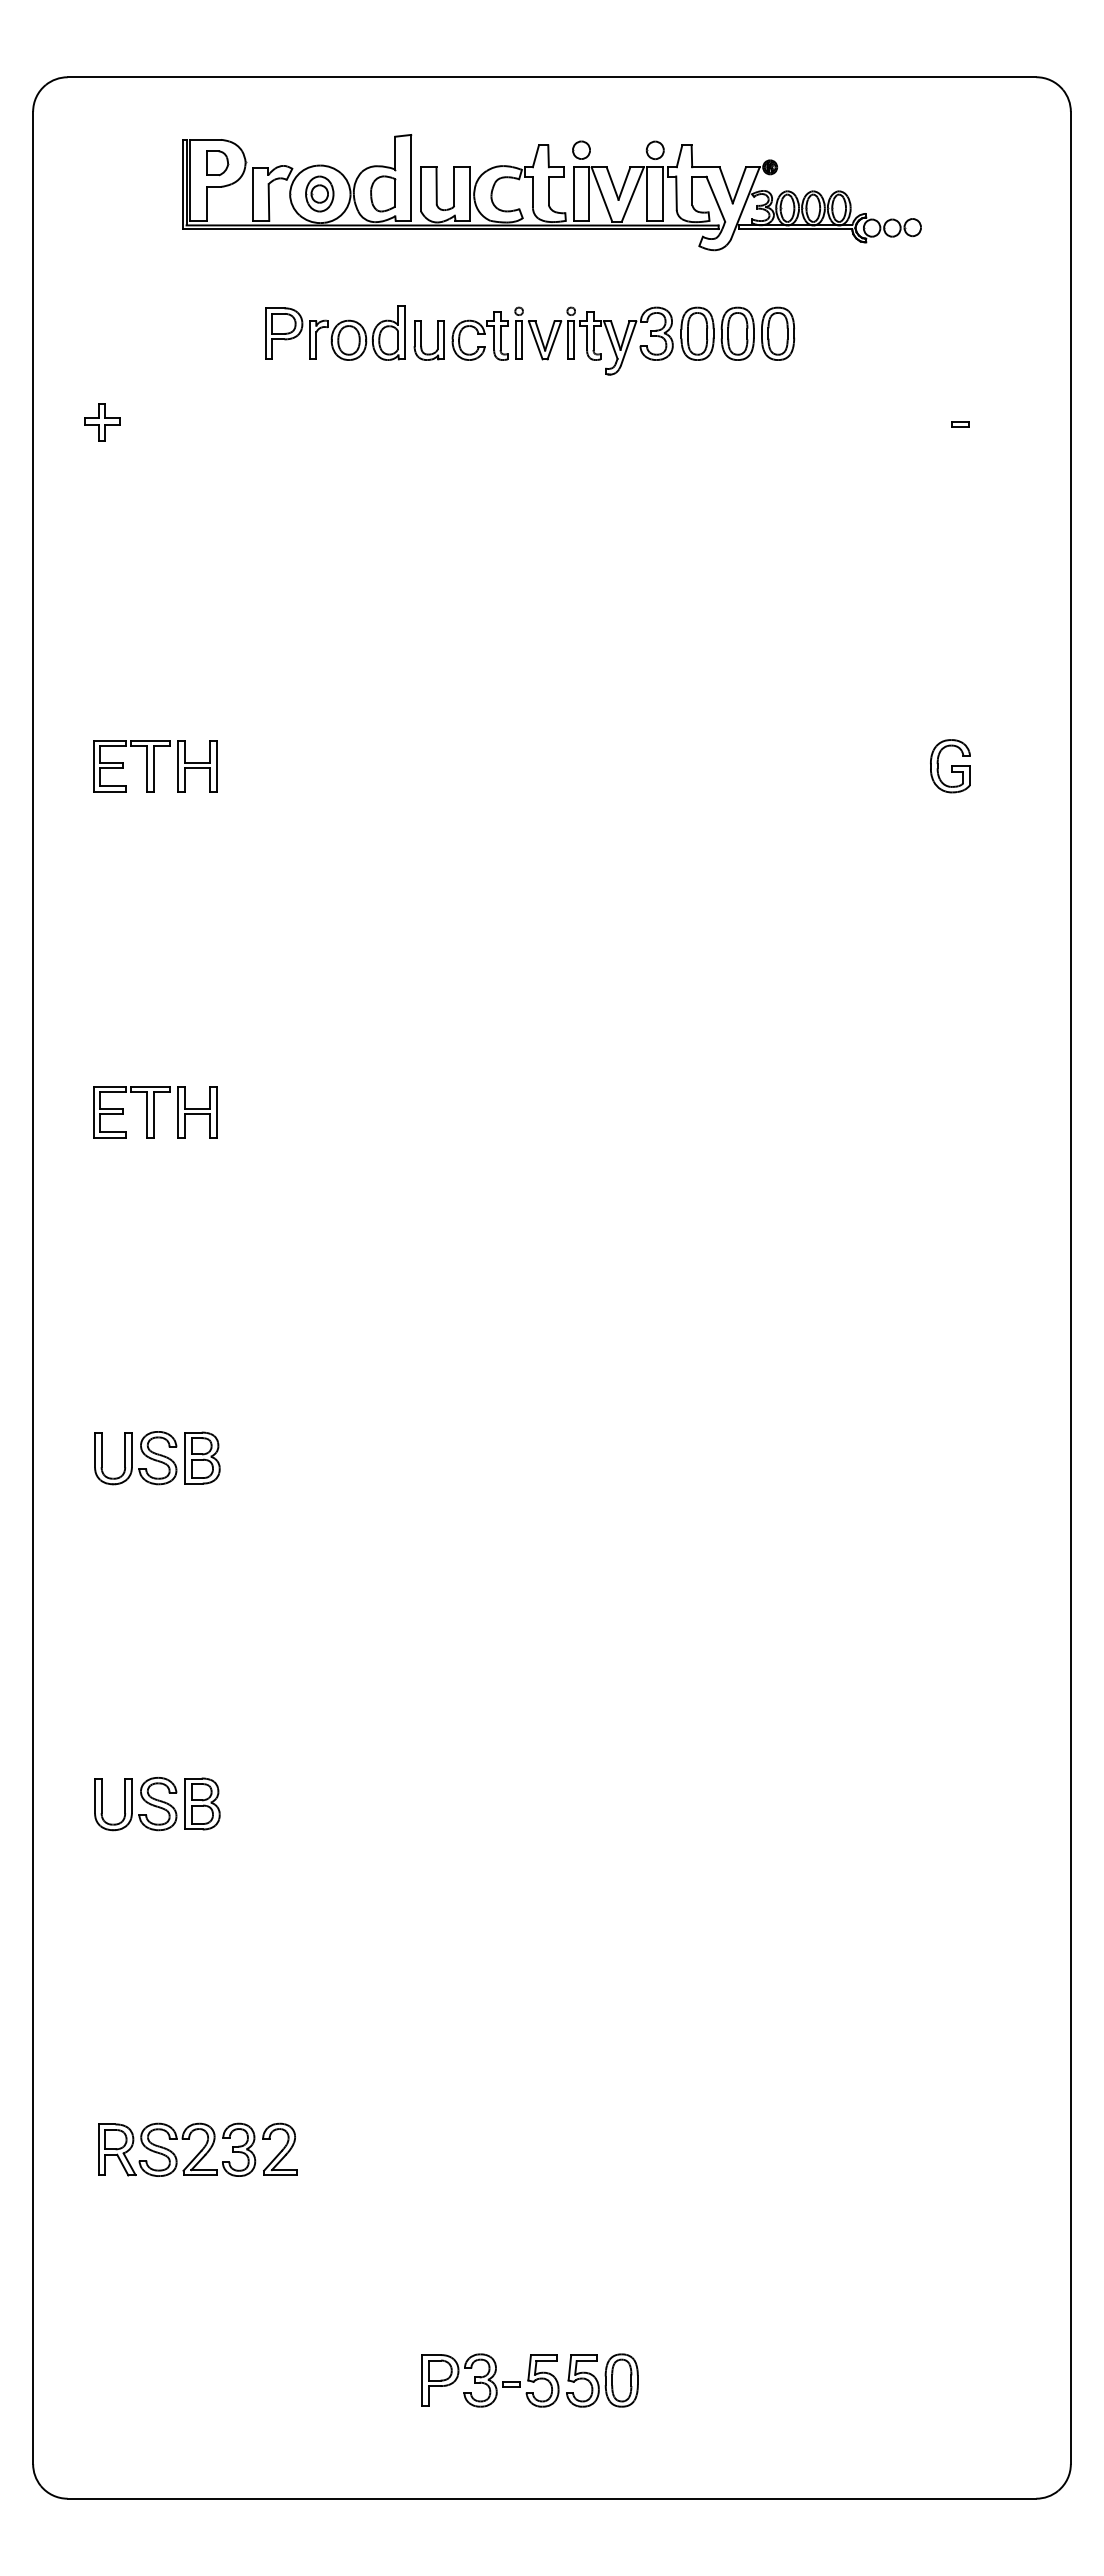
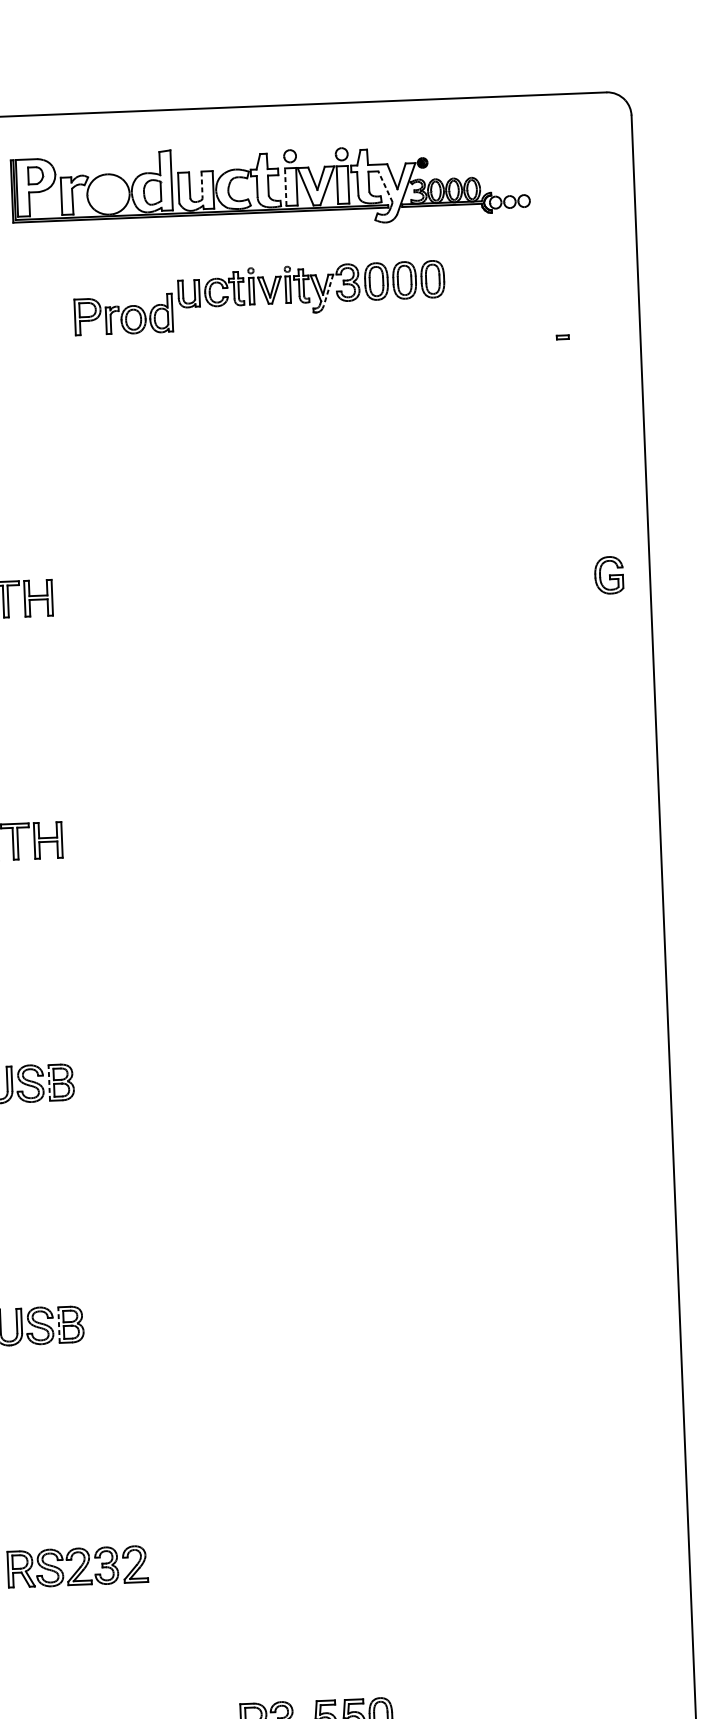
line: (454, 186) -> (202, 185), solid -> dashed
part: (319, 193) -> (107, 193), removed
line: (573, 194) -> (285, 187), solid -> dashed
line: (715, 198) -> (385, 186), solid -> dashed
part: (335, 332) -> (123, 314), moved
line: (628, 343) -> (328, 290), solid -> dashed
part: (950, 766) -> (609, 575), moved
line: (185, 1457) -> (49, 1082), solid -> dashed
line: (185, 1803) -> (59, 1324), solid -> dashed

